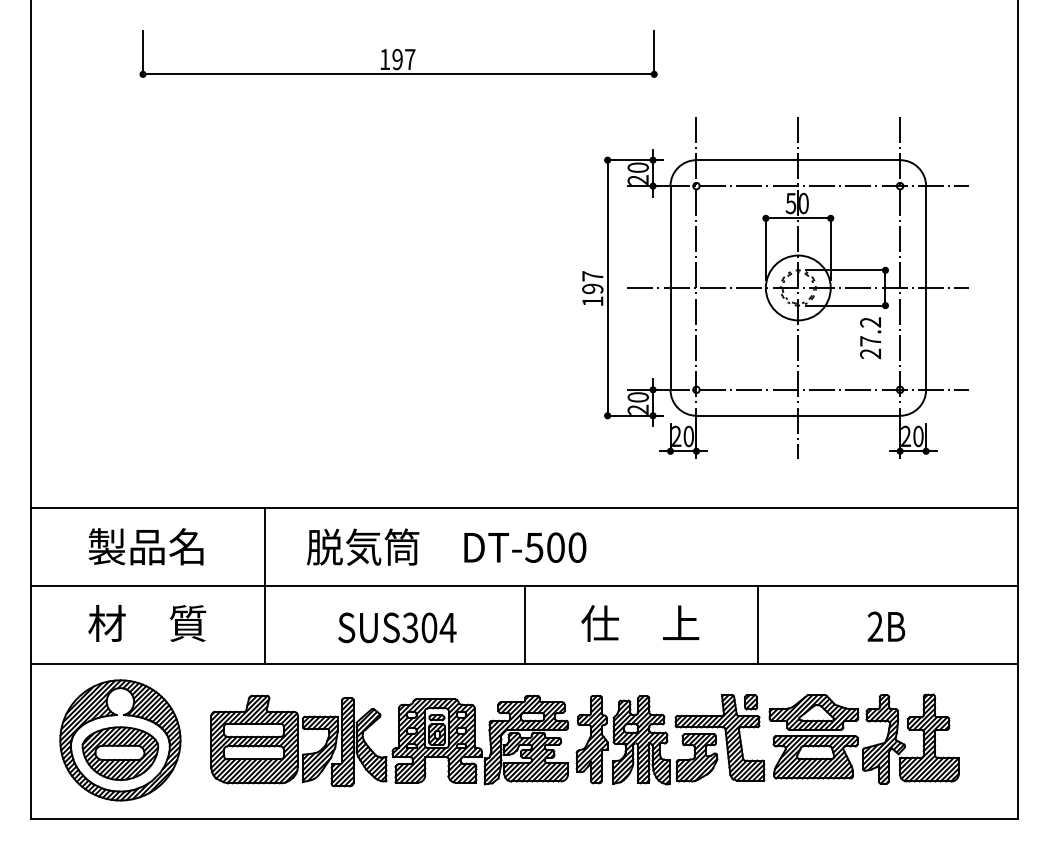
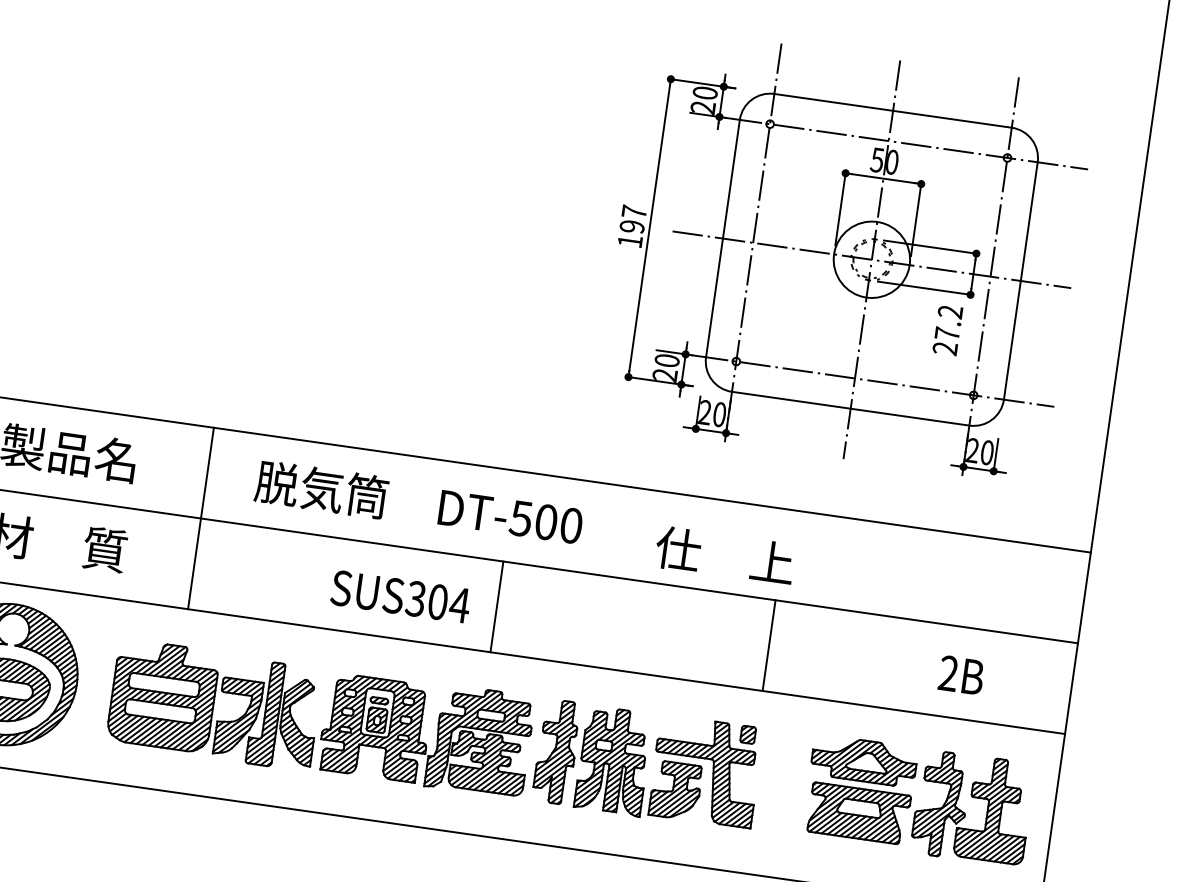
text: (640, 623) -> (725, 555), moved
text: (886, 626) -> (961, 675), moved
text: (397, 627) -> (400, 596), moved
part: (863, 738) -> (917, 799), moved

